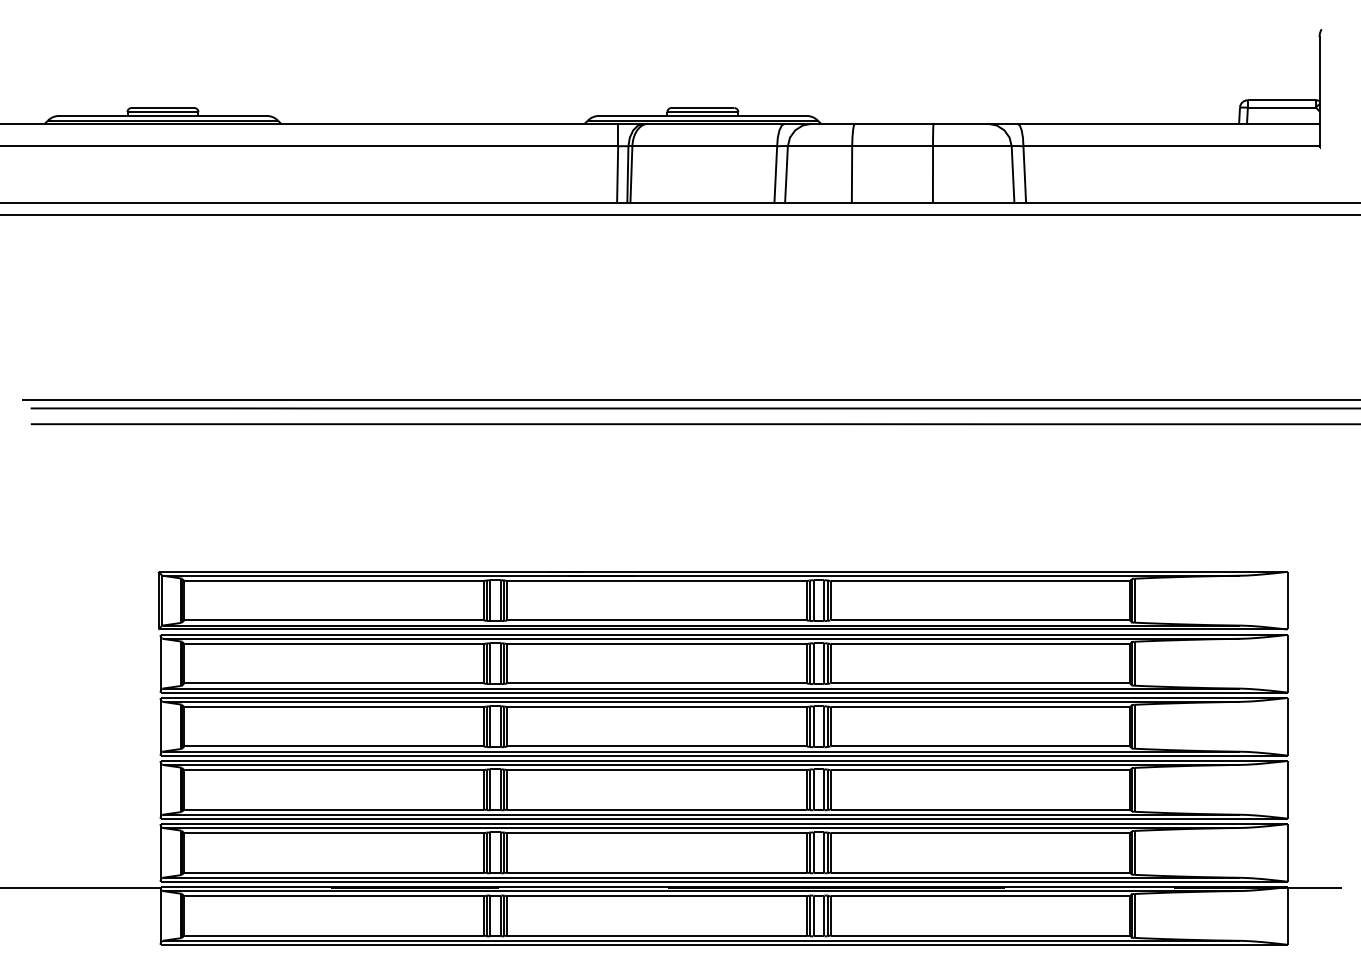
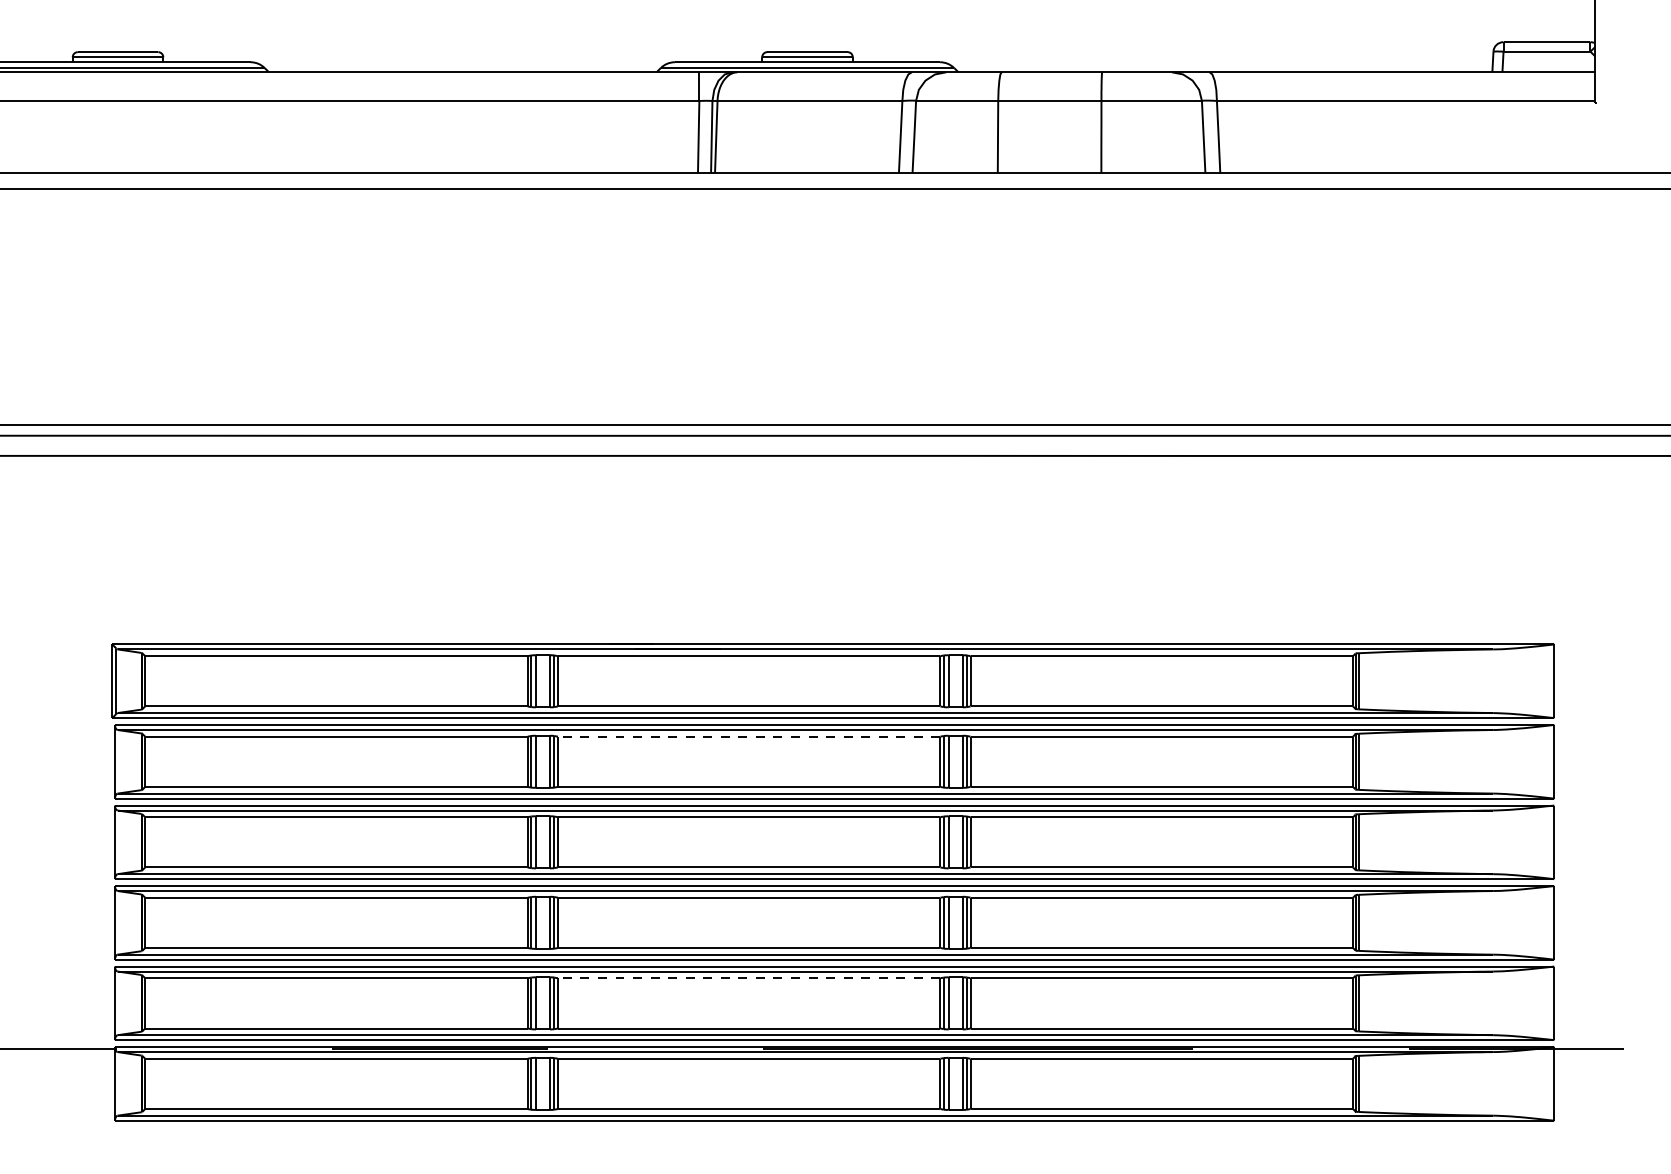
line: (657, 644) -> (749, 737), solid -> dashed
line: (657, 833) -> (749, 978), solid -> dashed

